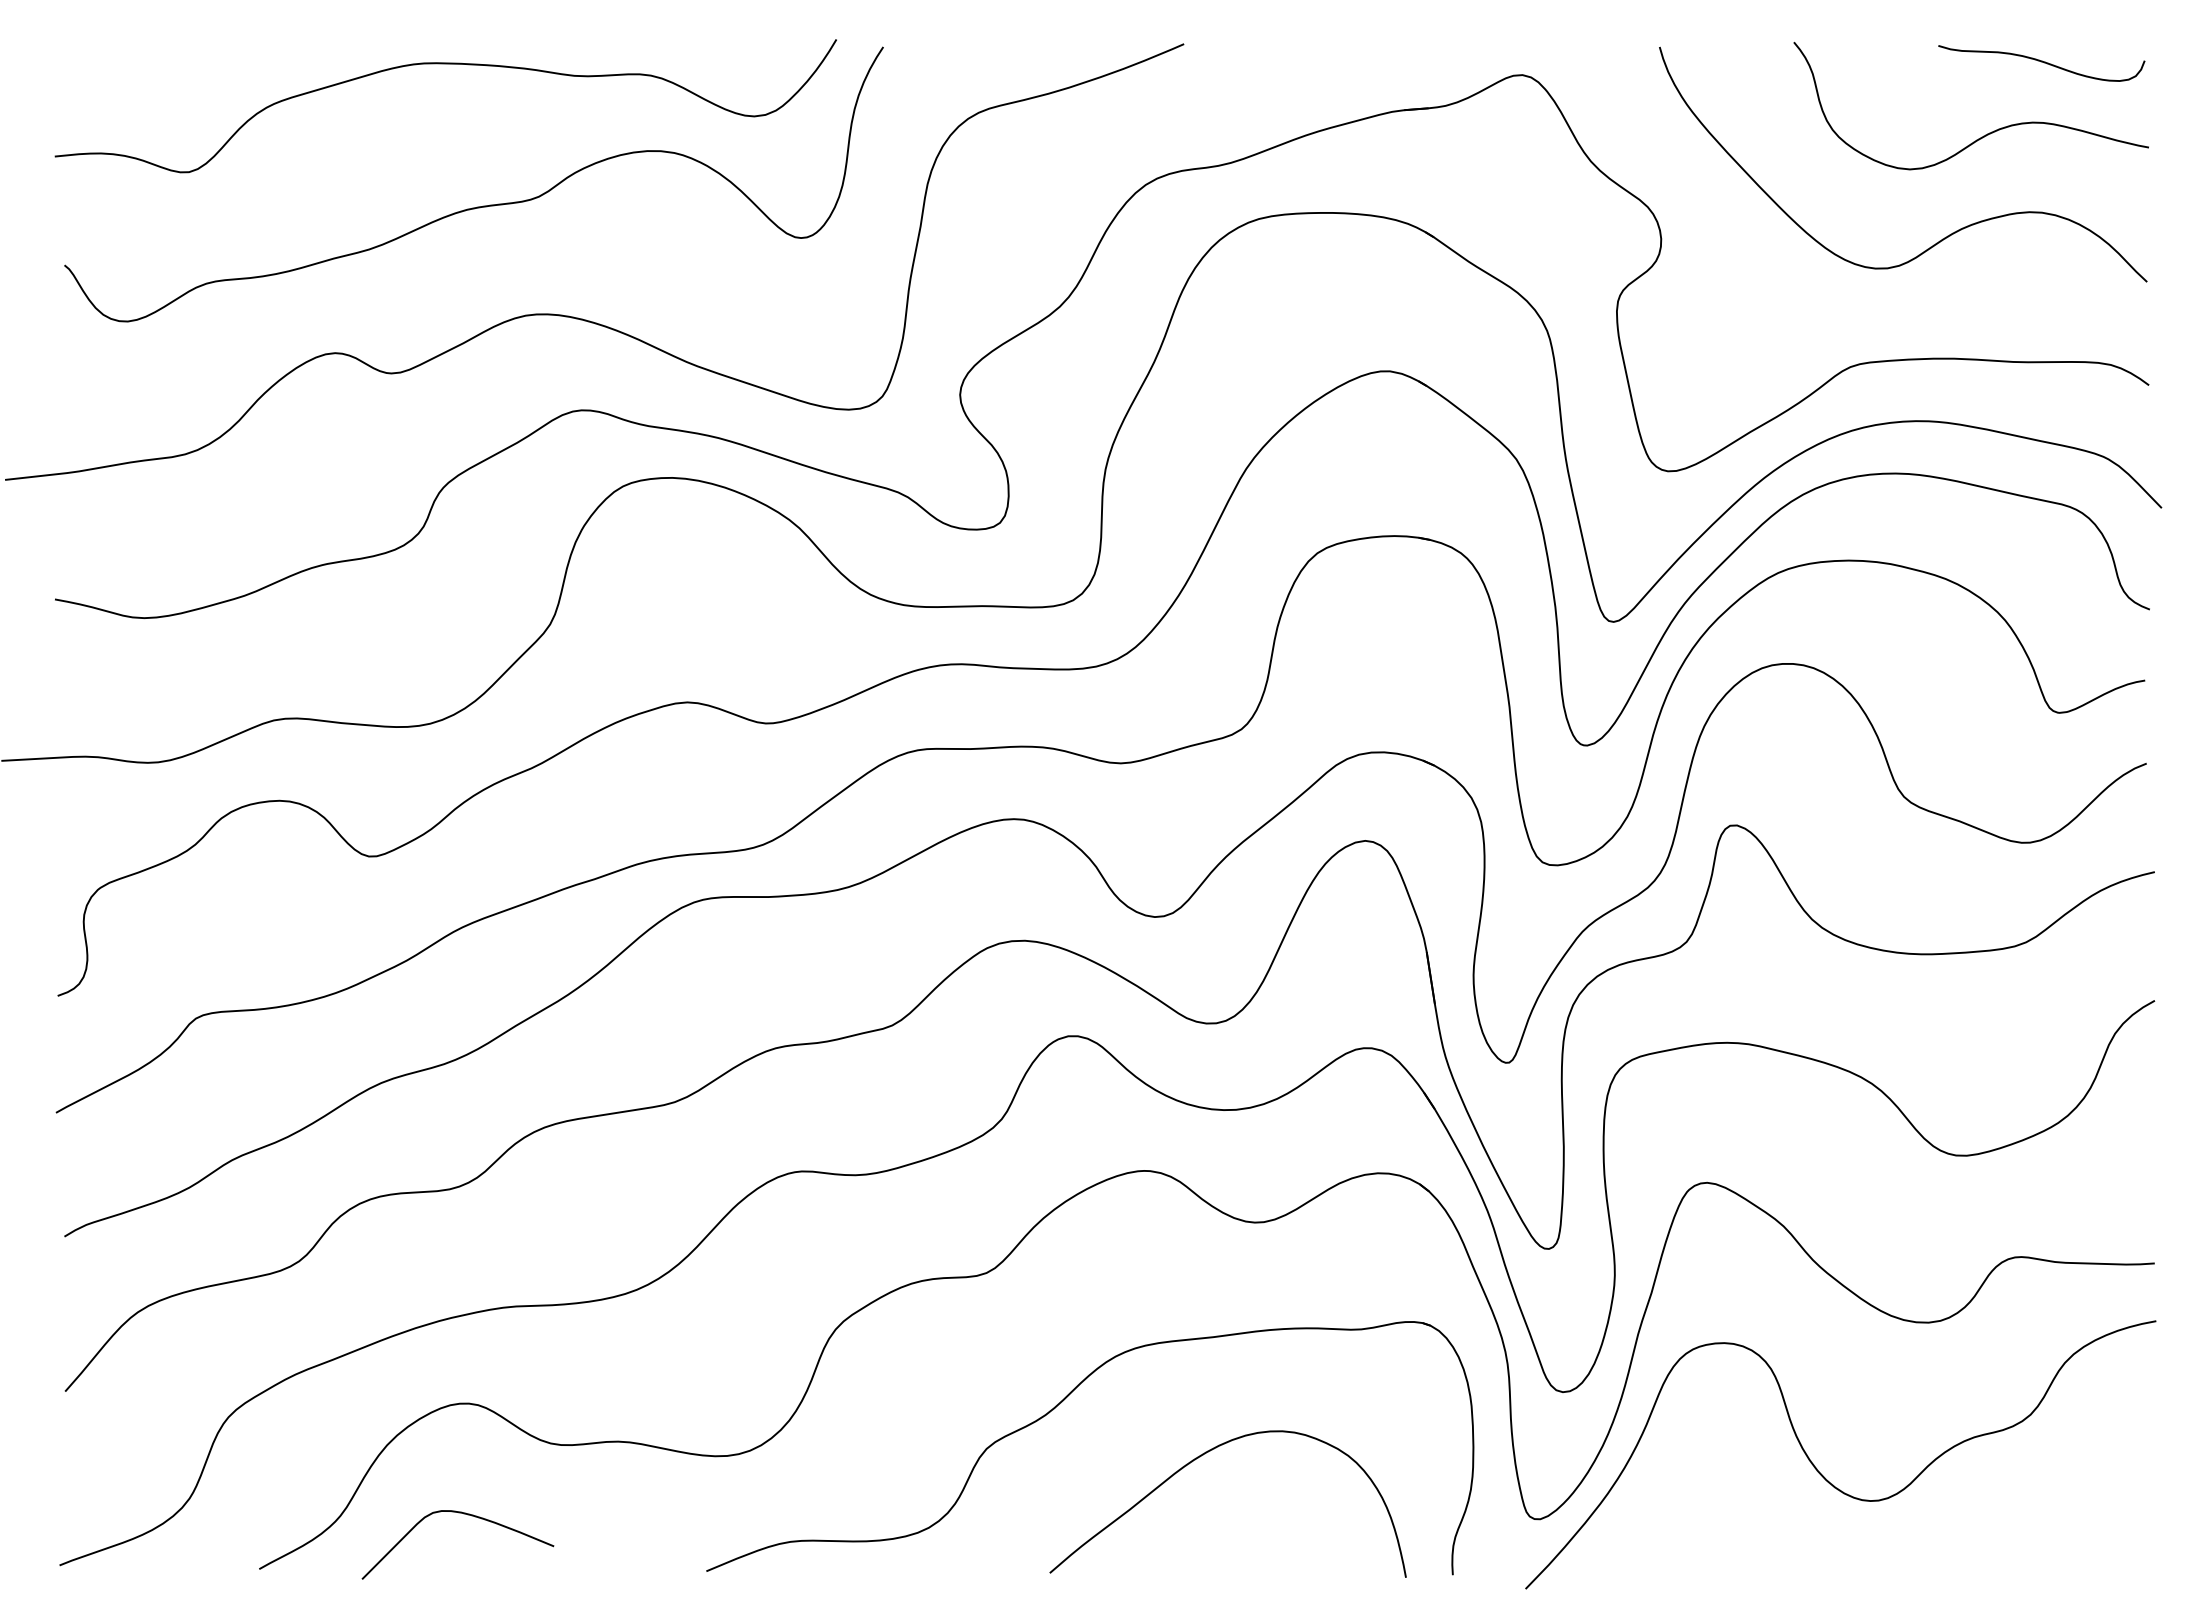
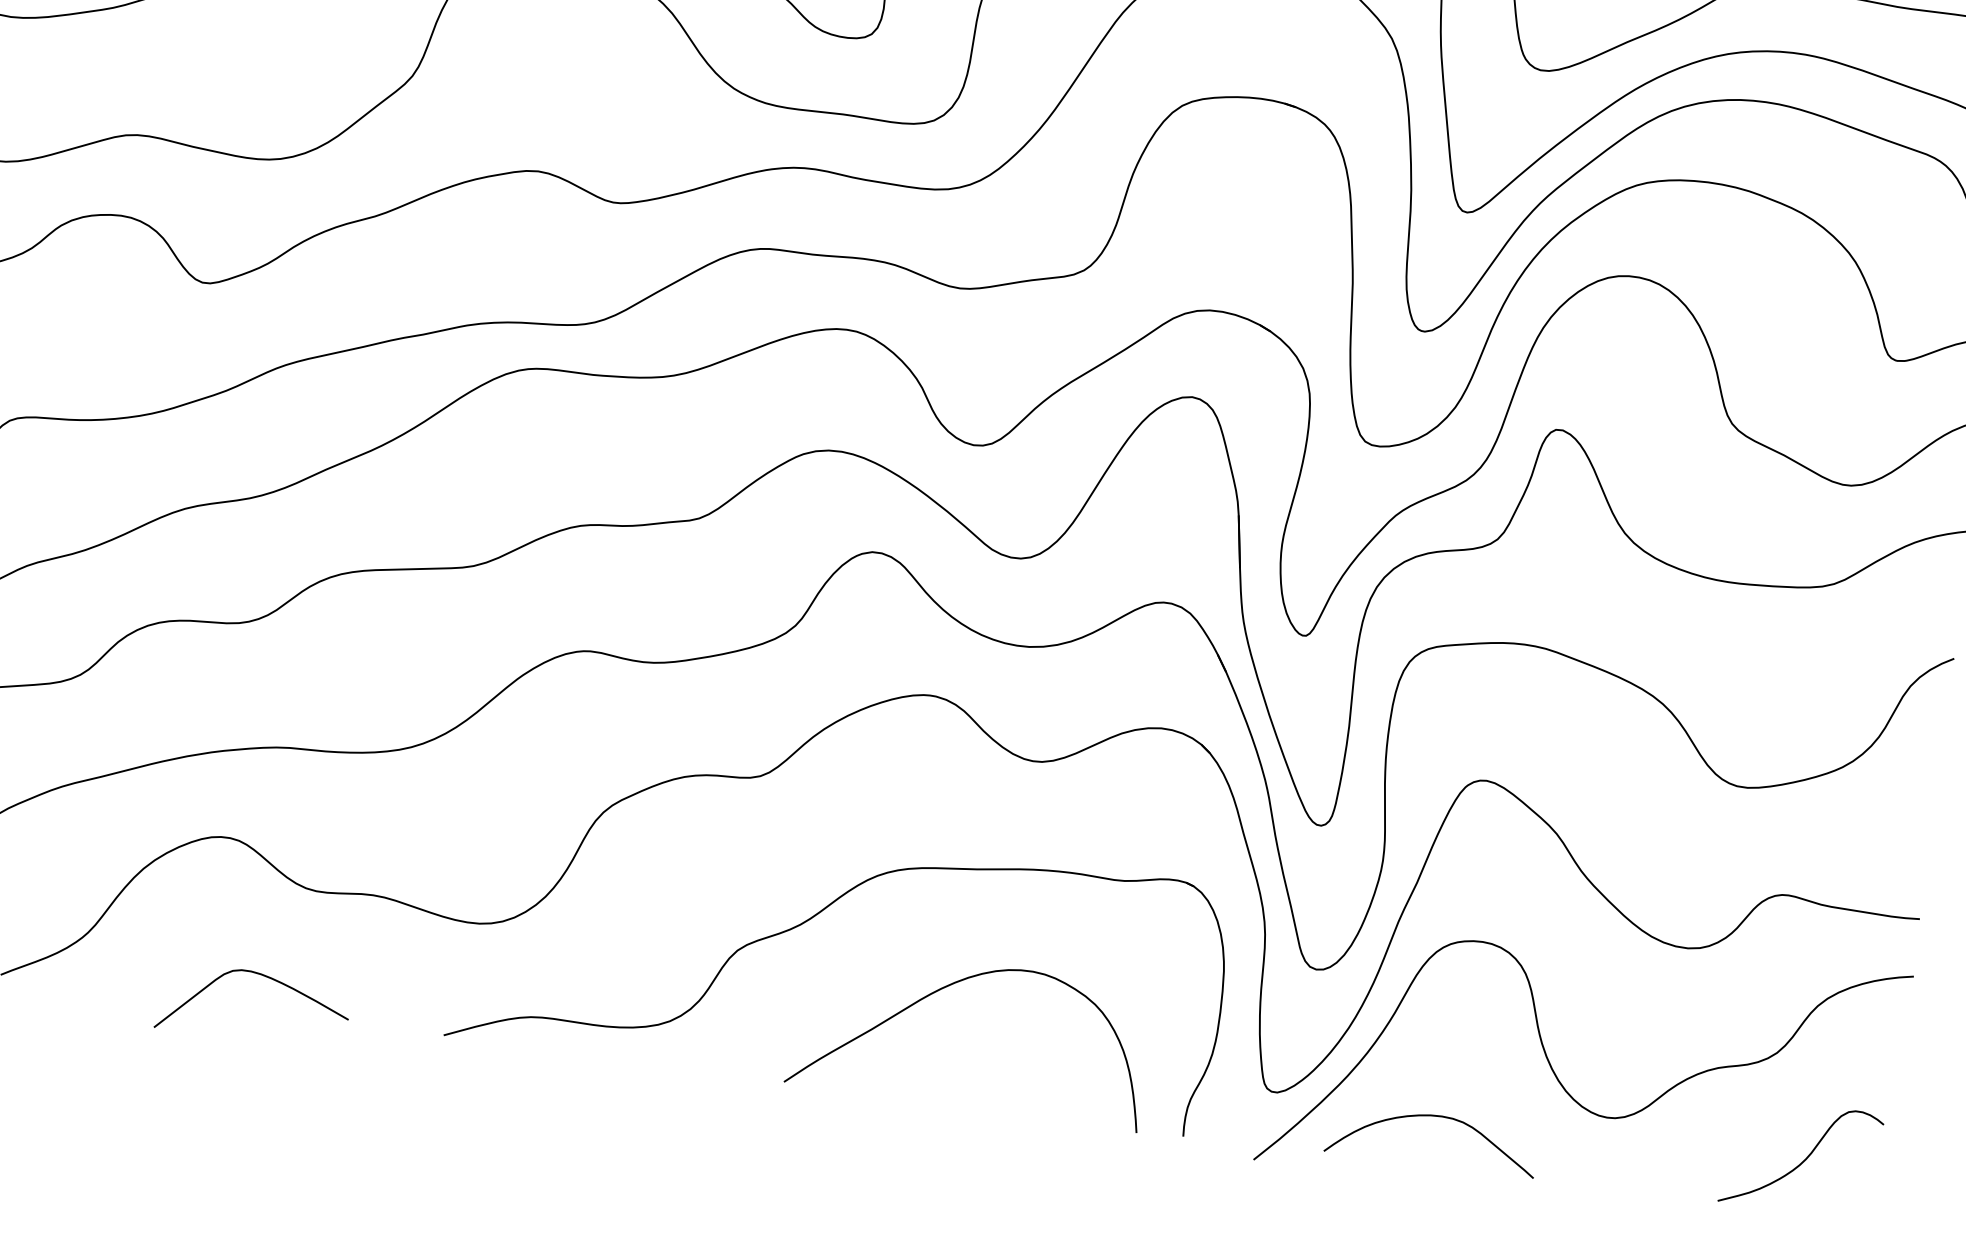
curve: (463, 1514) -> (262, 976), moved
curve: (2071, 1516) -> (1804, 1159), added
curve: (1699, 1522) -> (1434, 1116), added

